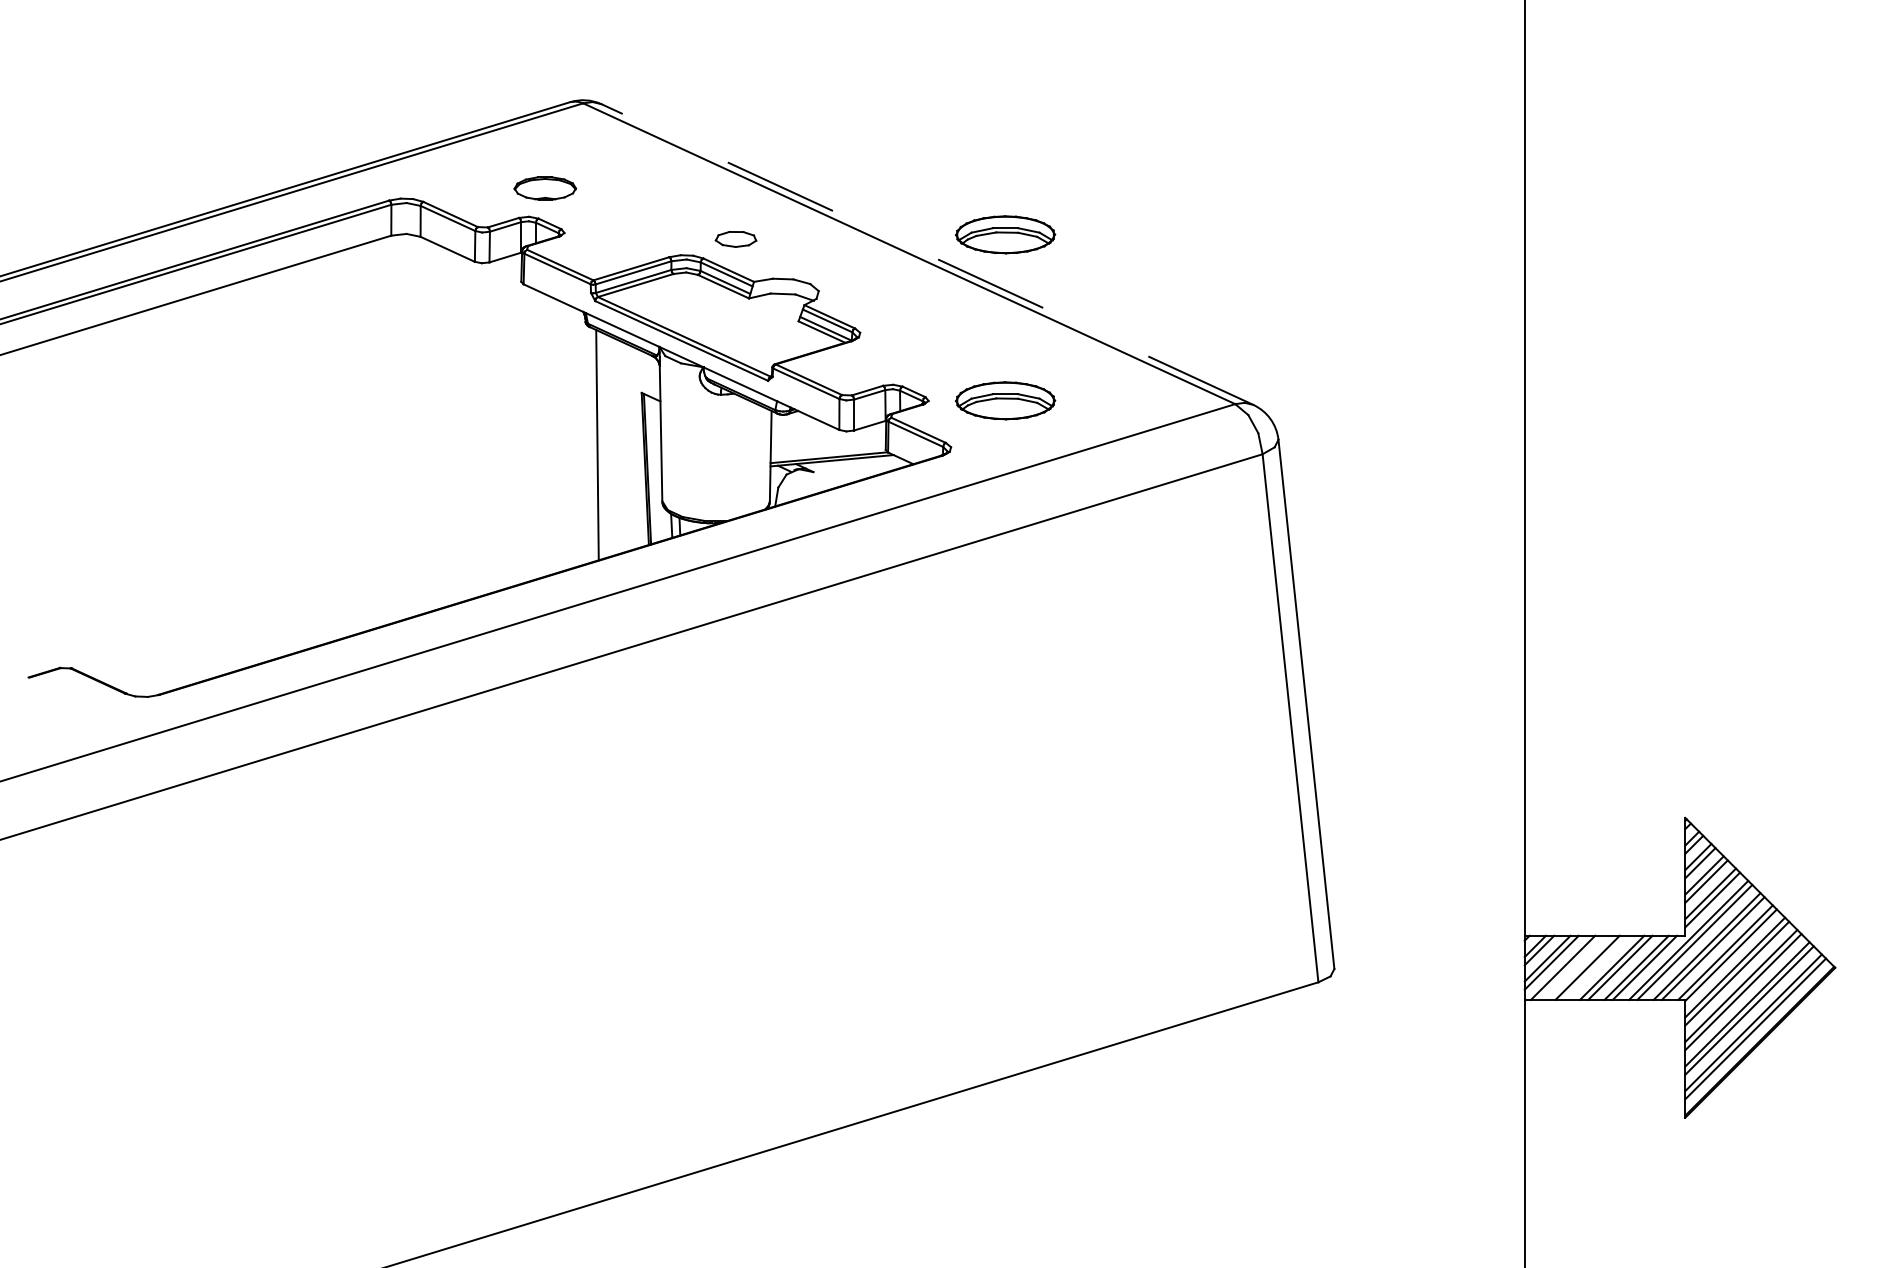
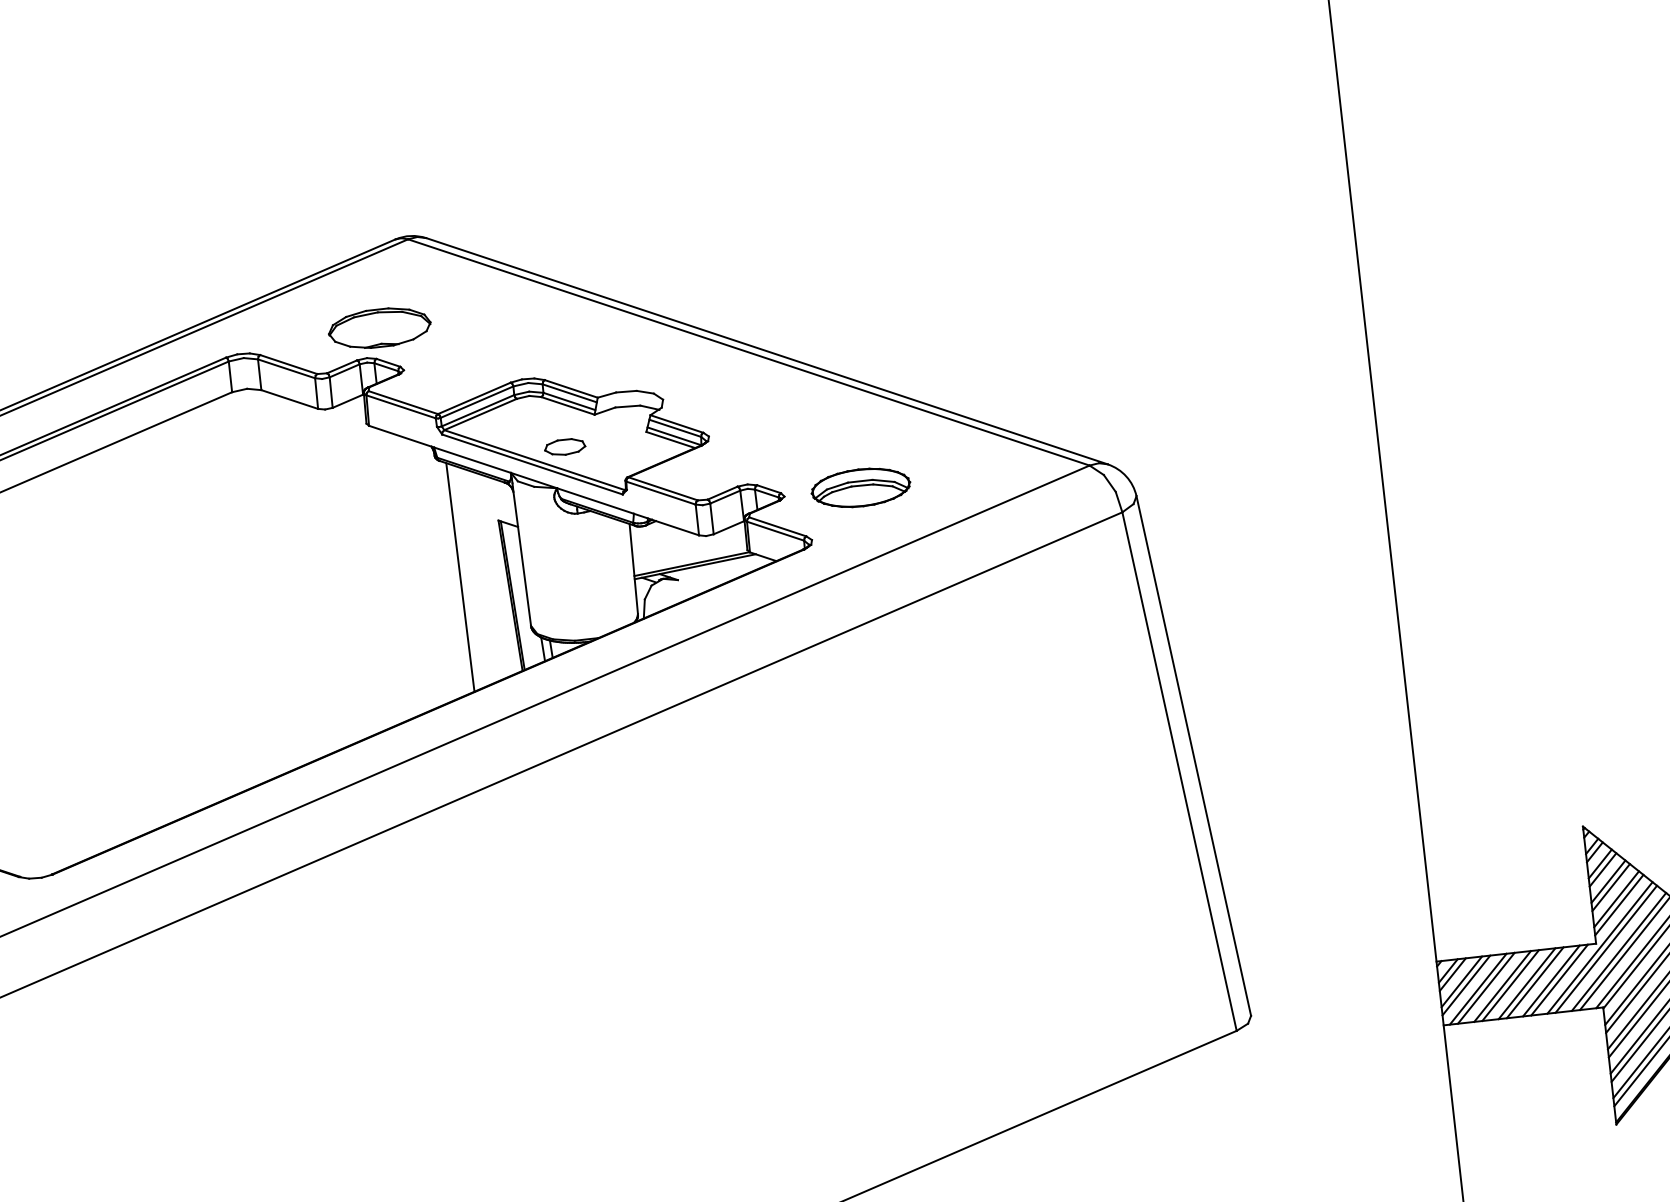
part: (545, 188) -> (380, 328), size x1.67
part: (1005, 234) -> (842, 322), removed
part: (735, 239) -> (564, 447), moved
line: (927, 254) -> (767, 351), dashed -> solid
line: (1571, 967) -> (1486, 987), added
line: (1595, 967) -> (1510, 985), added

